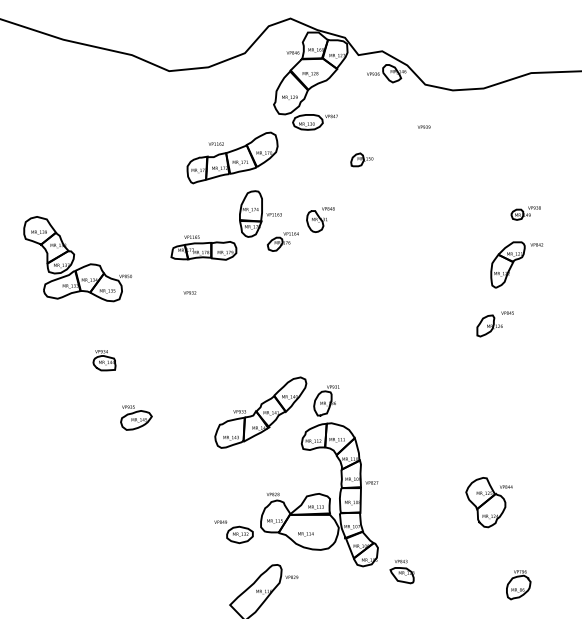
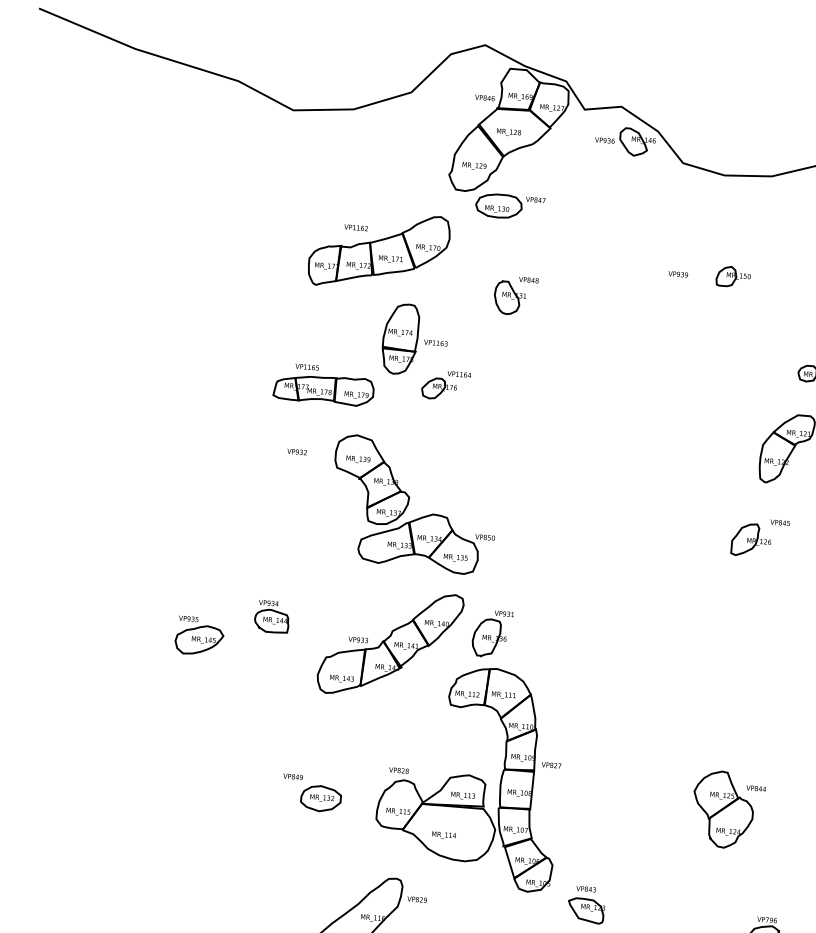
text: (423, 126) -> (677, 273), moved
part: (361, 159) -> (732, 276), moved
part: (320, 219) -> (515, 295), moved
part: (77, 259) -> (413, 505), moved
part: (104, 360) -> (272, 617), moved
part: (233, 532) -> (311, 794), moved

